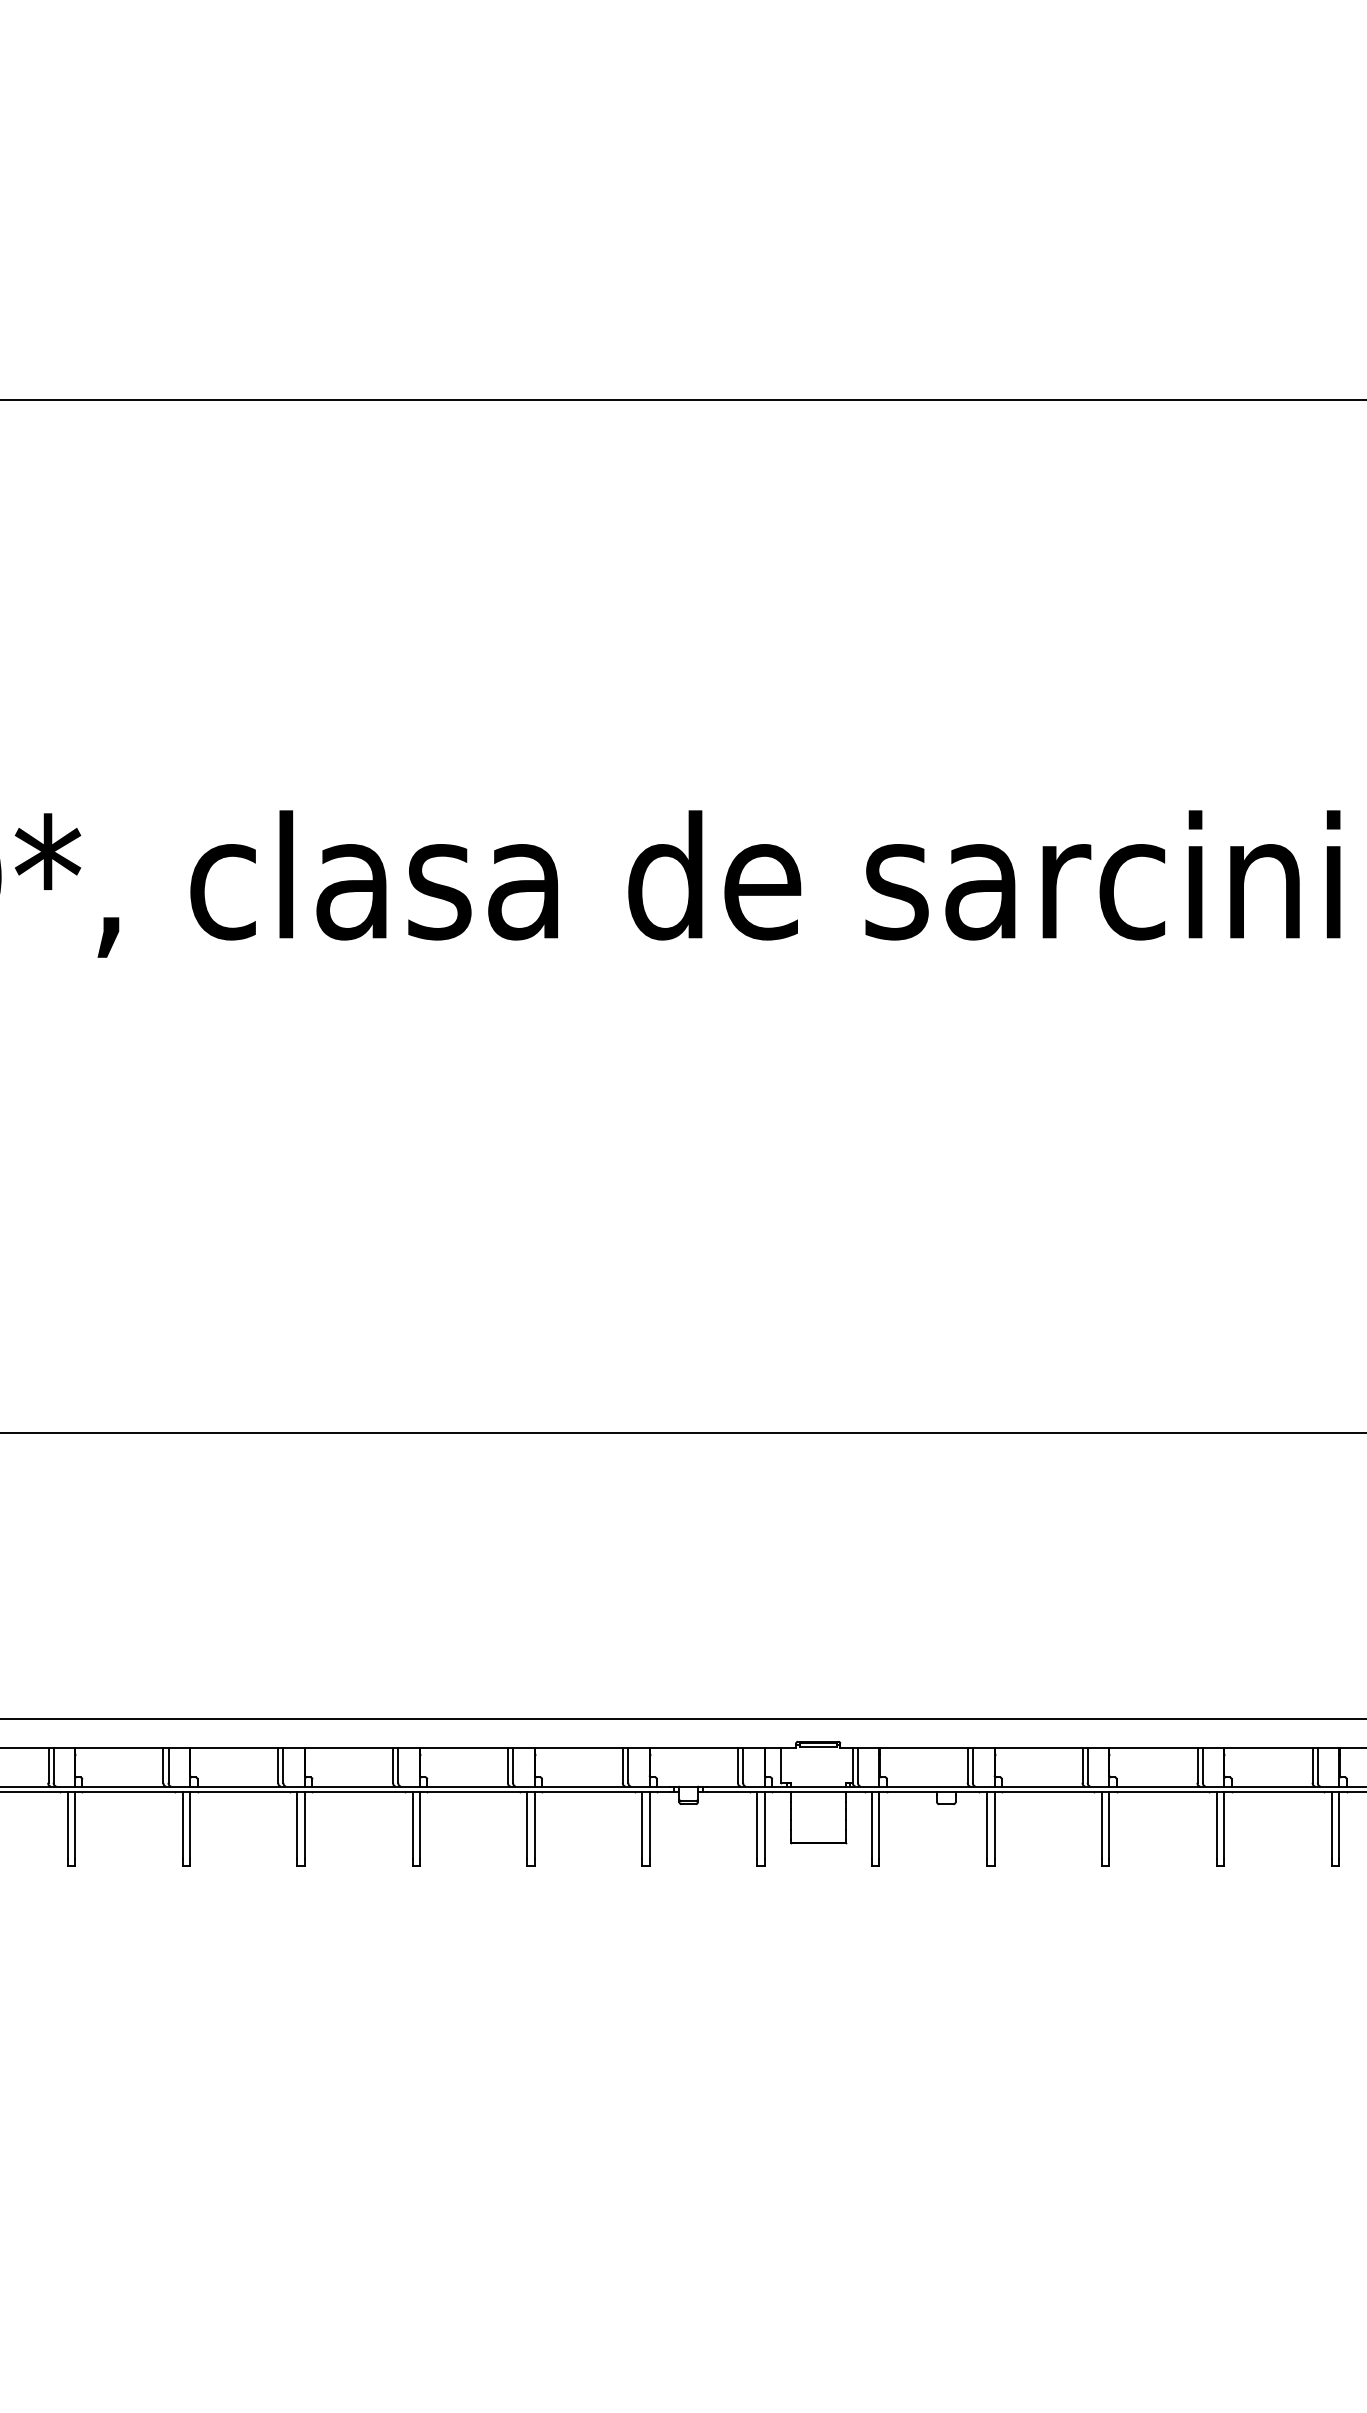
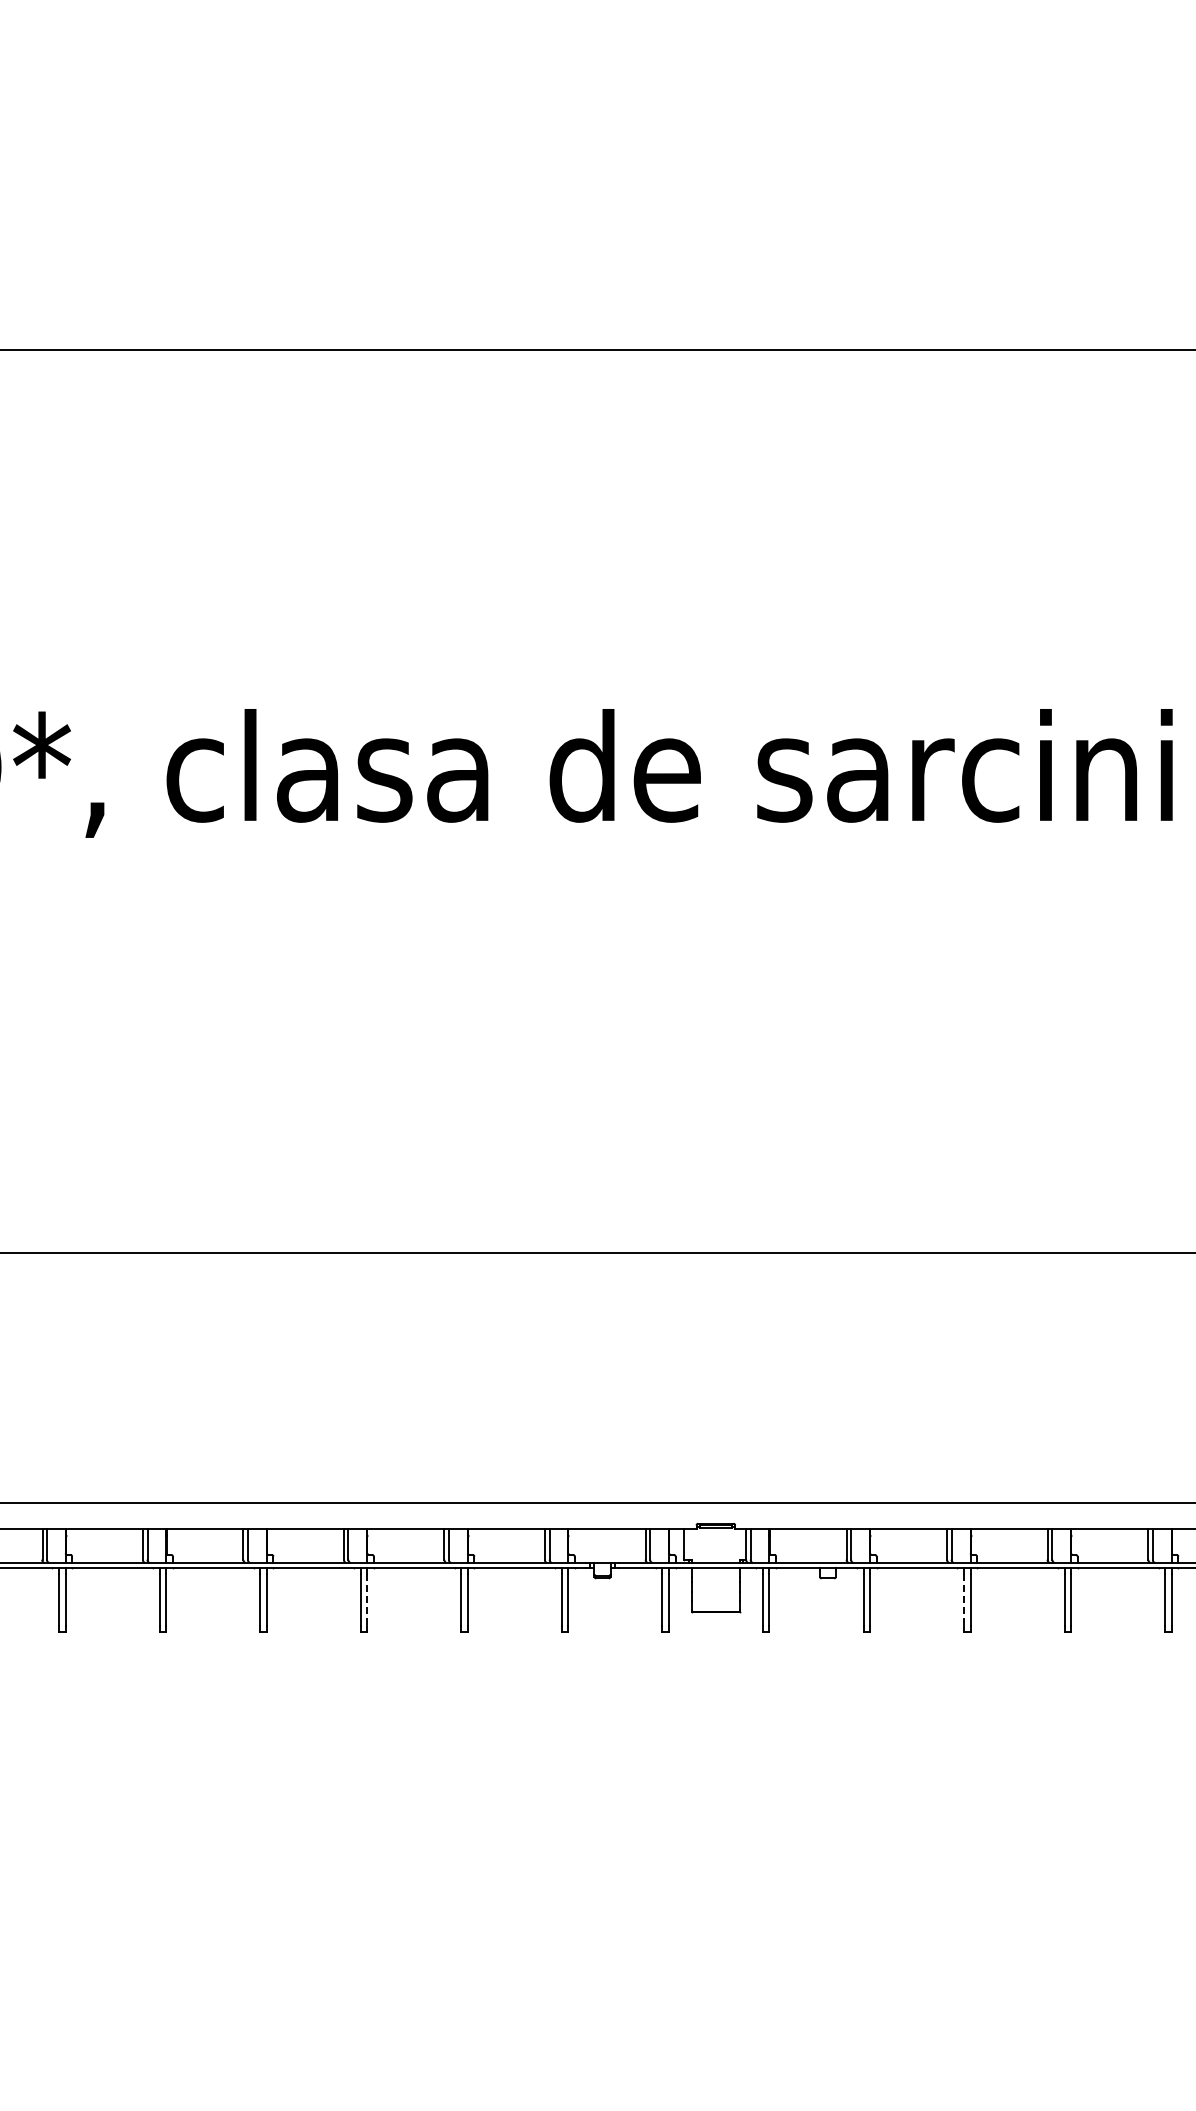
line: (420, 1829) -> (367, 1600), solid -> dashed
line: (1102, 1829) -> (964, 1600), solid -> dashed

